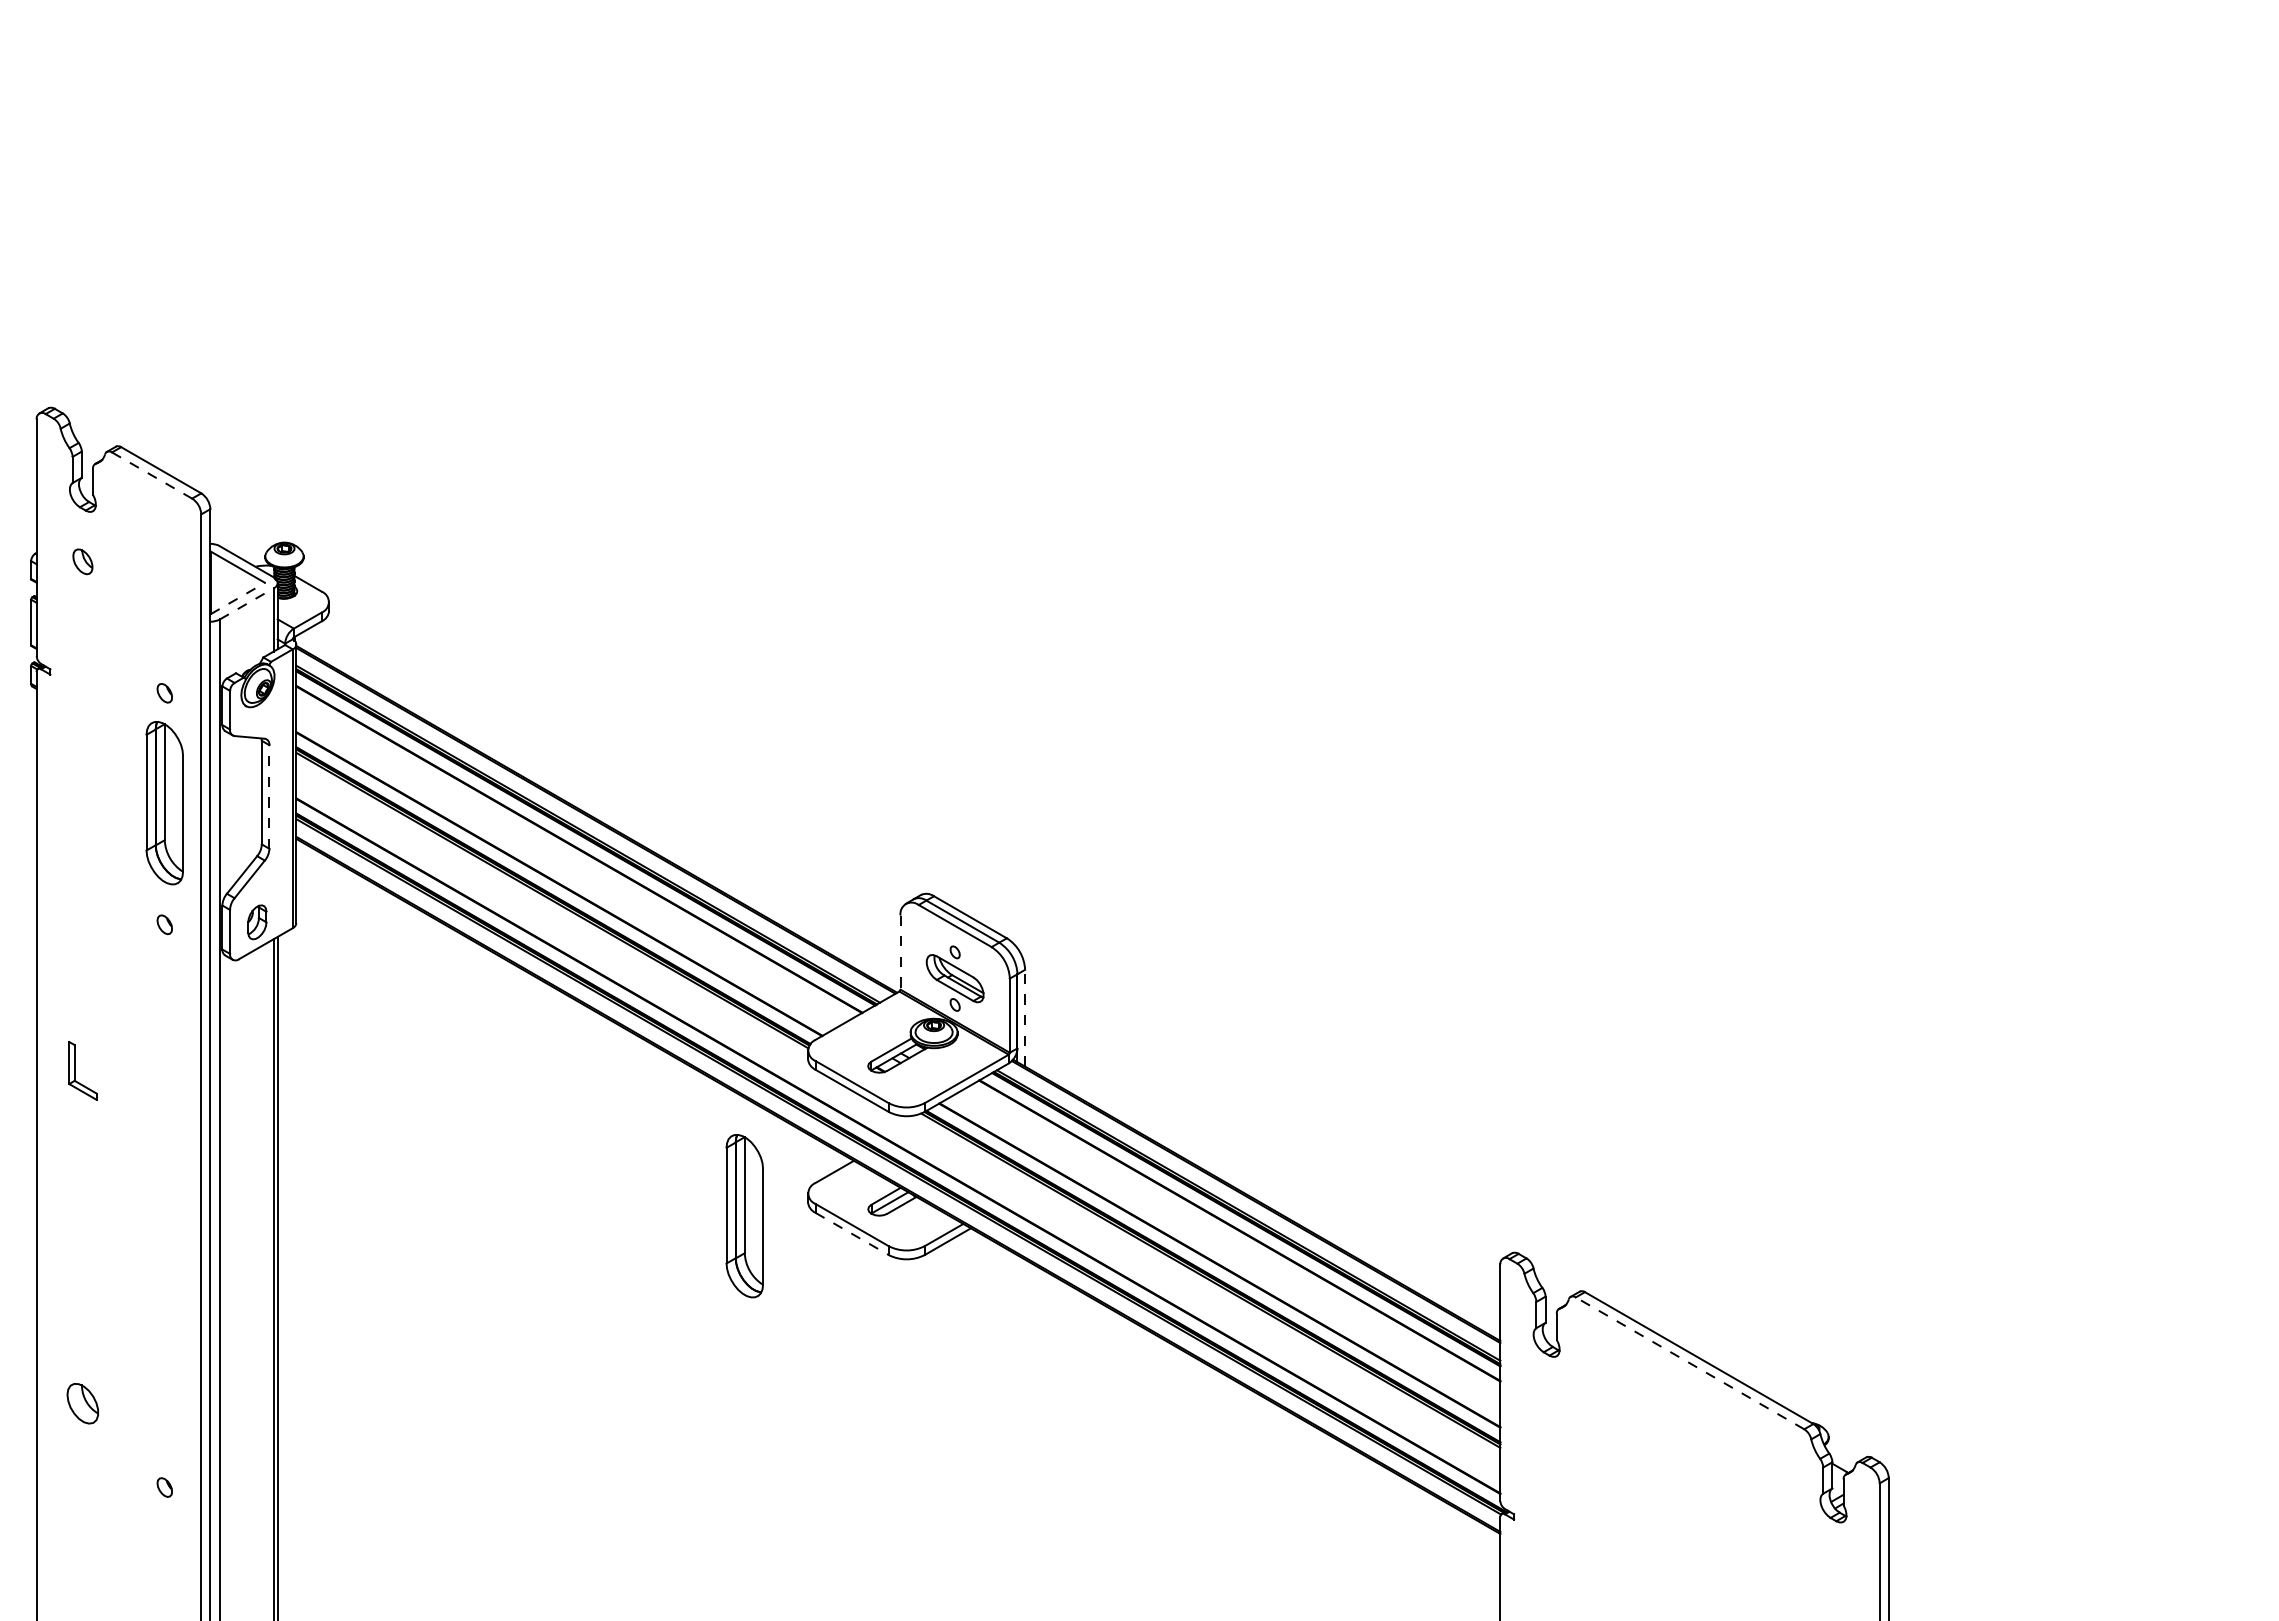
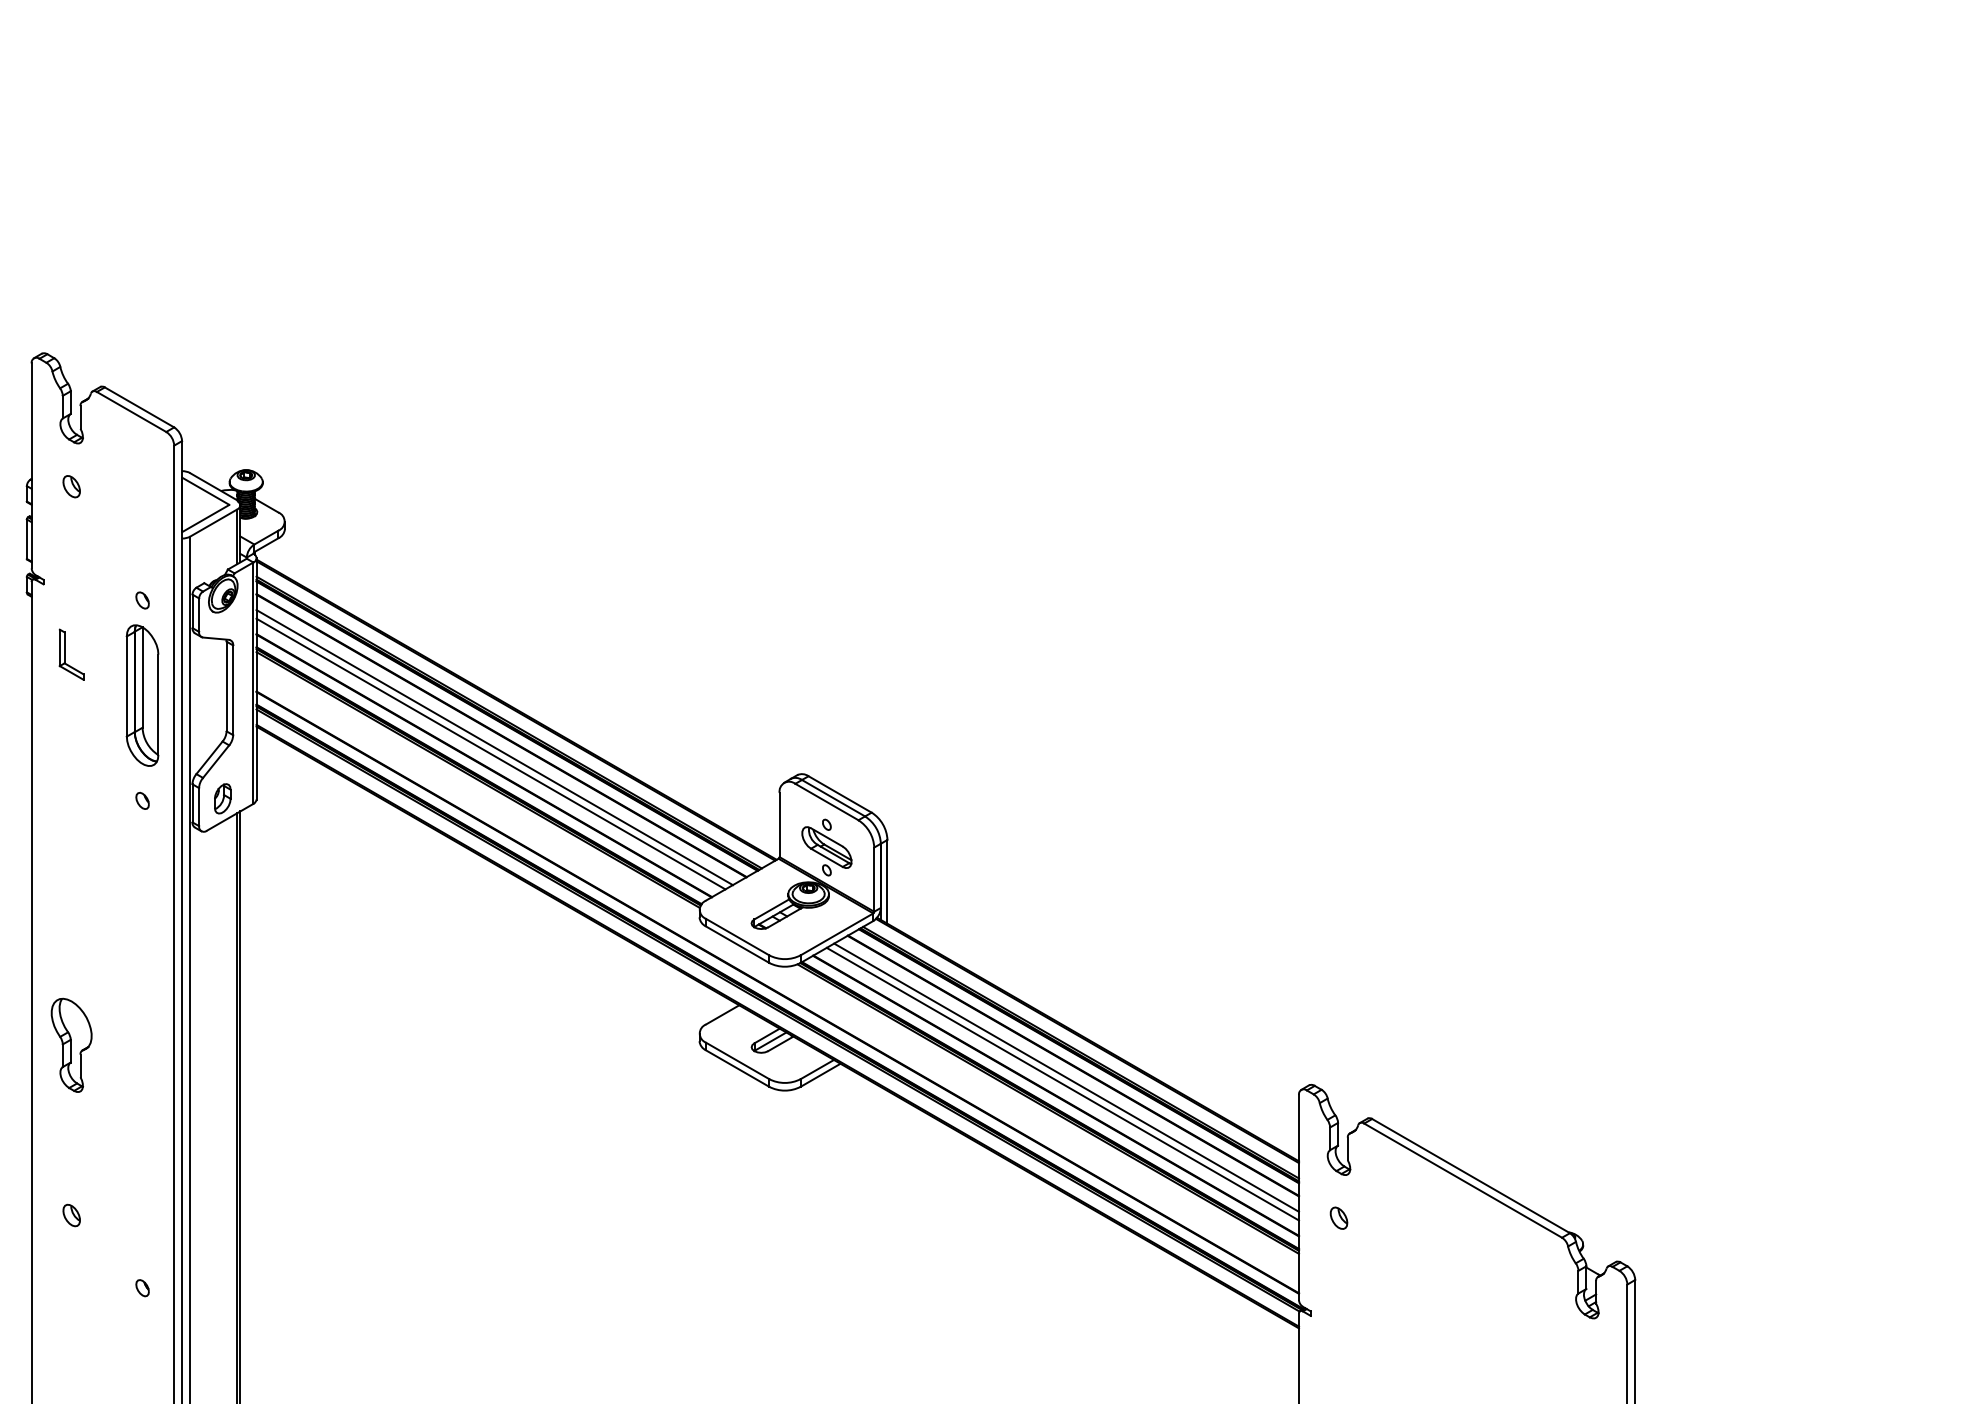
line: (152, 475) -> (131, 411), dashed -> solid
line: (238, 598) -> (206, 518), dashed -> solid
line: (247, 603) -> (214, 522), dashed -> solid
line: (269, 797) -> (233, 690), dashed -> solid
line: (571, 863) -> (494, 747), added
line: (567, 870) -> (491, 753), added
line: (900, 953) -> (779, 825), dashed -> solid
line: (1025, 1017) -> (887, 881), dashed -> solid
part: (75, 1070) -> (65, 654), moved
part: (82, 1206) -> (71, 1044), added
part: (744, 1216) -> (644, 1053), removed
line: (852, 1234) -> (738, 1069), dashed -> solid
line: (1231, 1244) -> (1066, 1077), added
line: (1227, 1251) -> (1062, 1083), added
line: (1690, 1363) -> (1463, 1180), dashed -> solid
part: (82, 1403) -> (71, 1215), size x0.62
part: (1546, 1406) -> (1338, 1218), added

